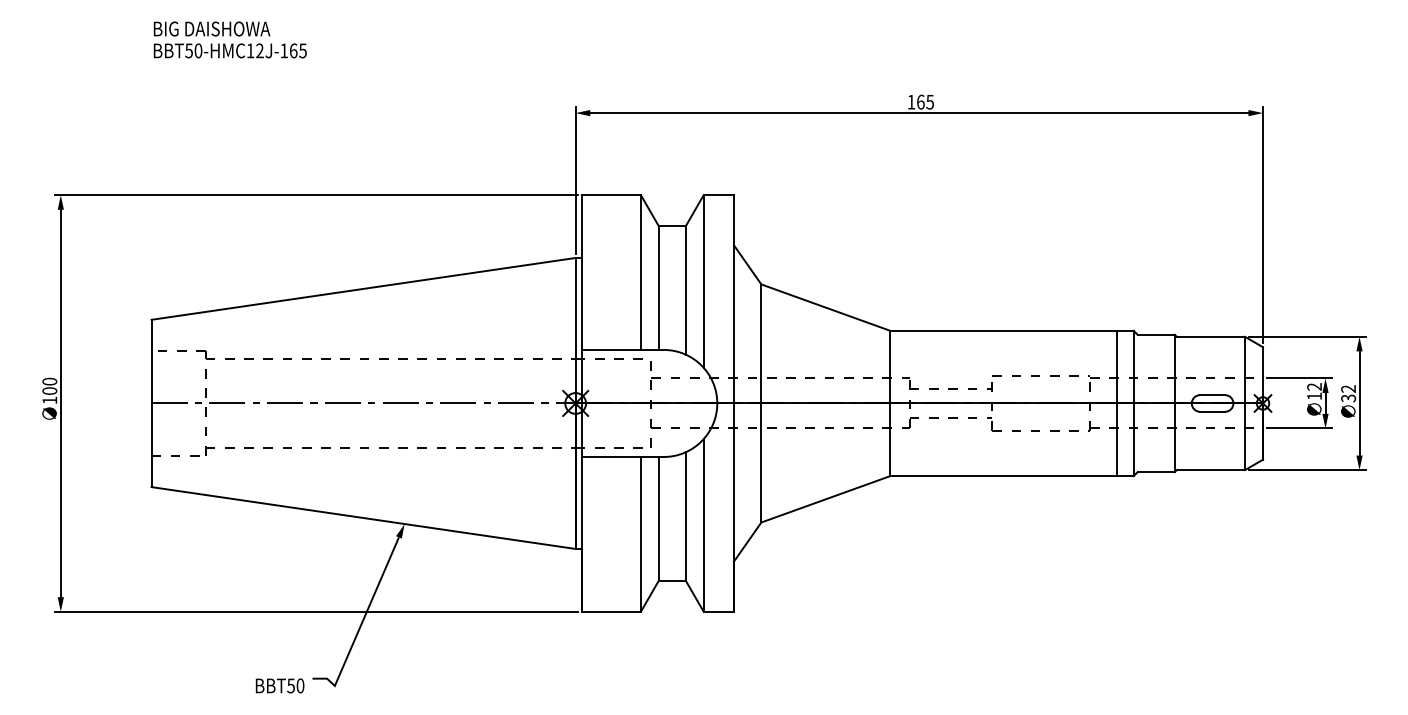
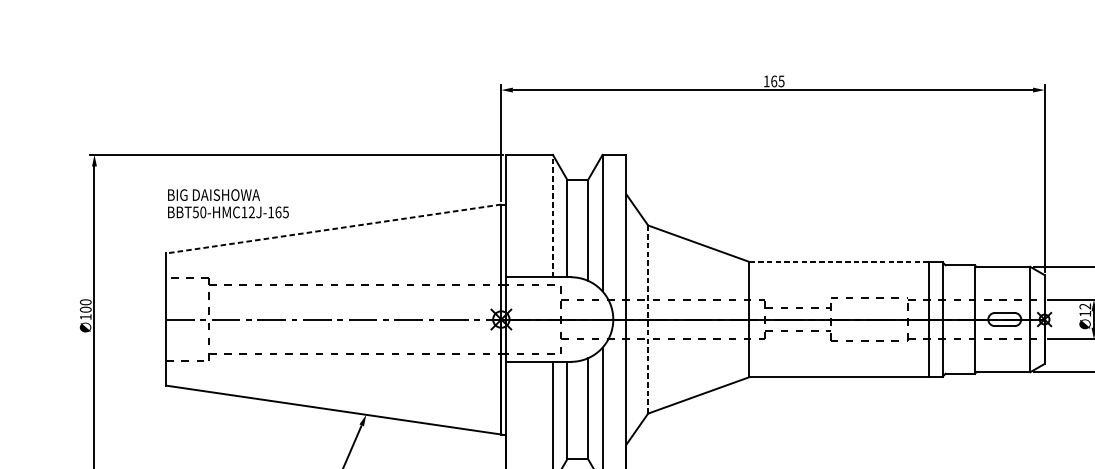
text: (229, 39) -> (227, 203), moved
line: (640, 272) -> (552, 216), solid -> dashed
line: (363, 288) -> (333, 228), solid -> dashed
line: (1003, 330) -> (839, 261), solid -> dashed
line: (761, 402) -> (648, 318), solid -> dashed

